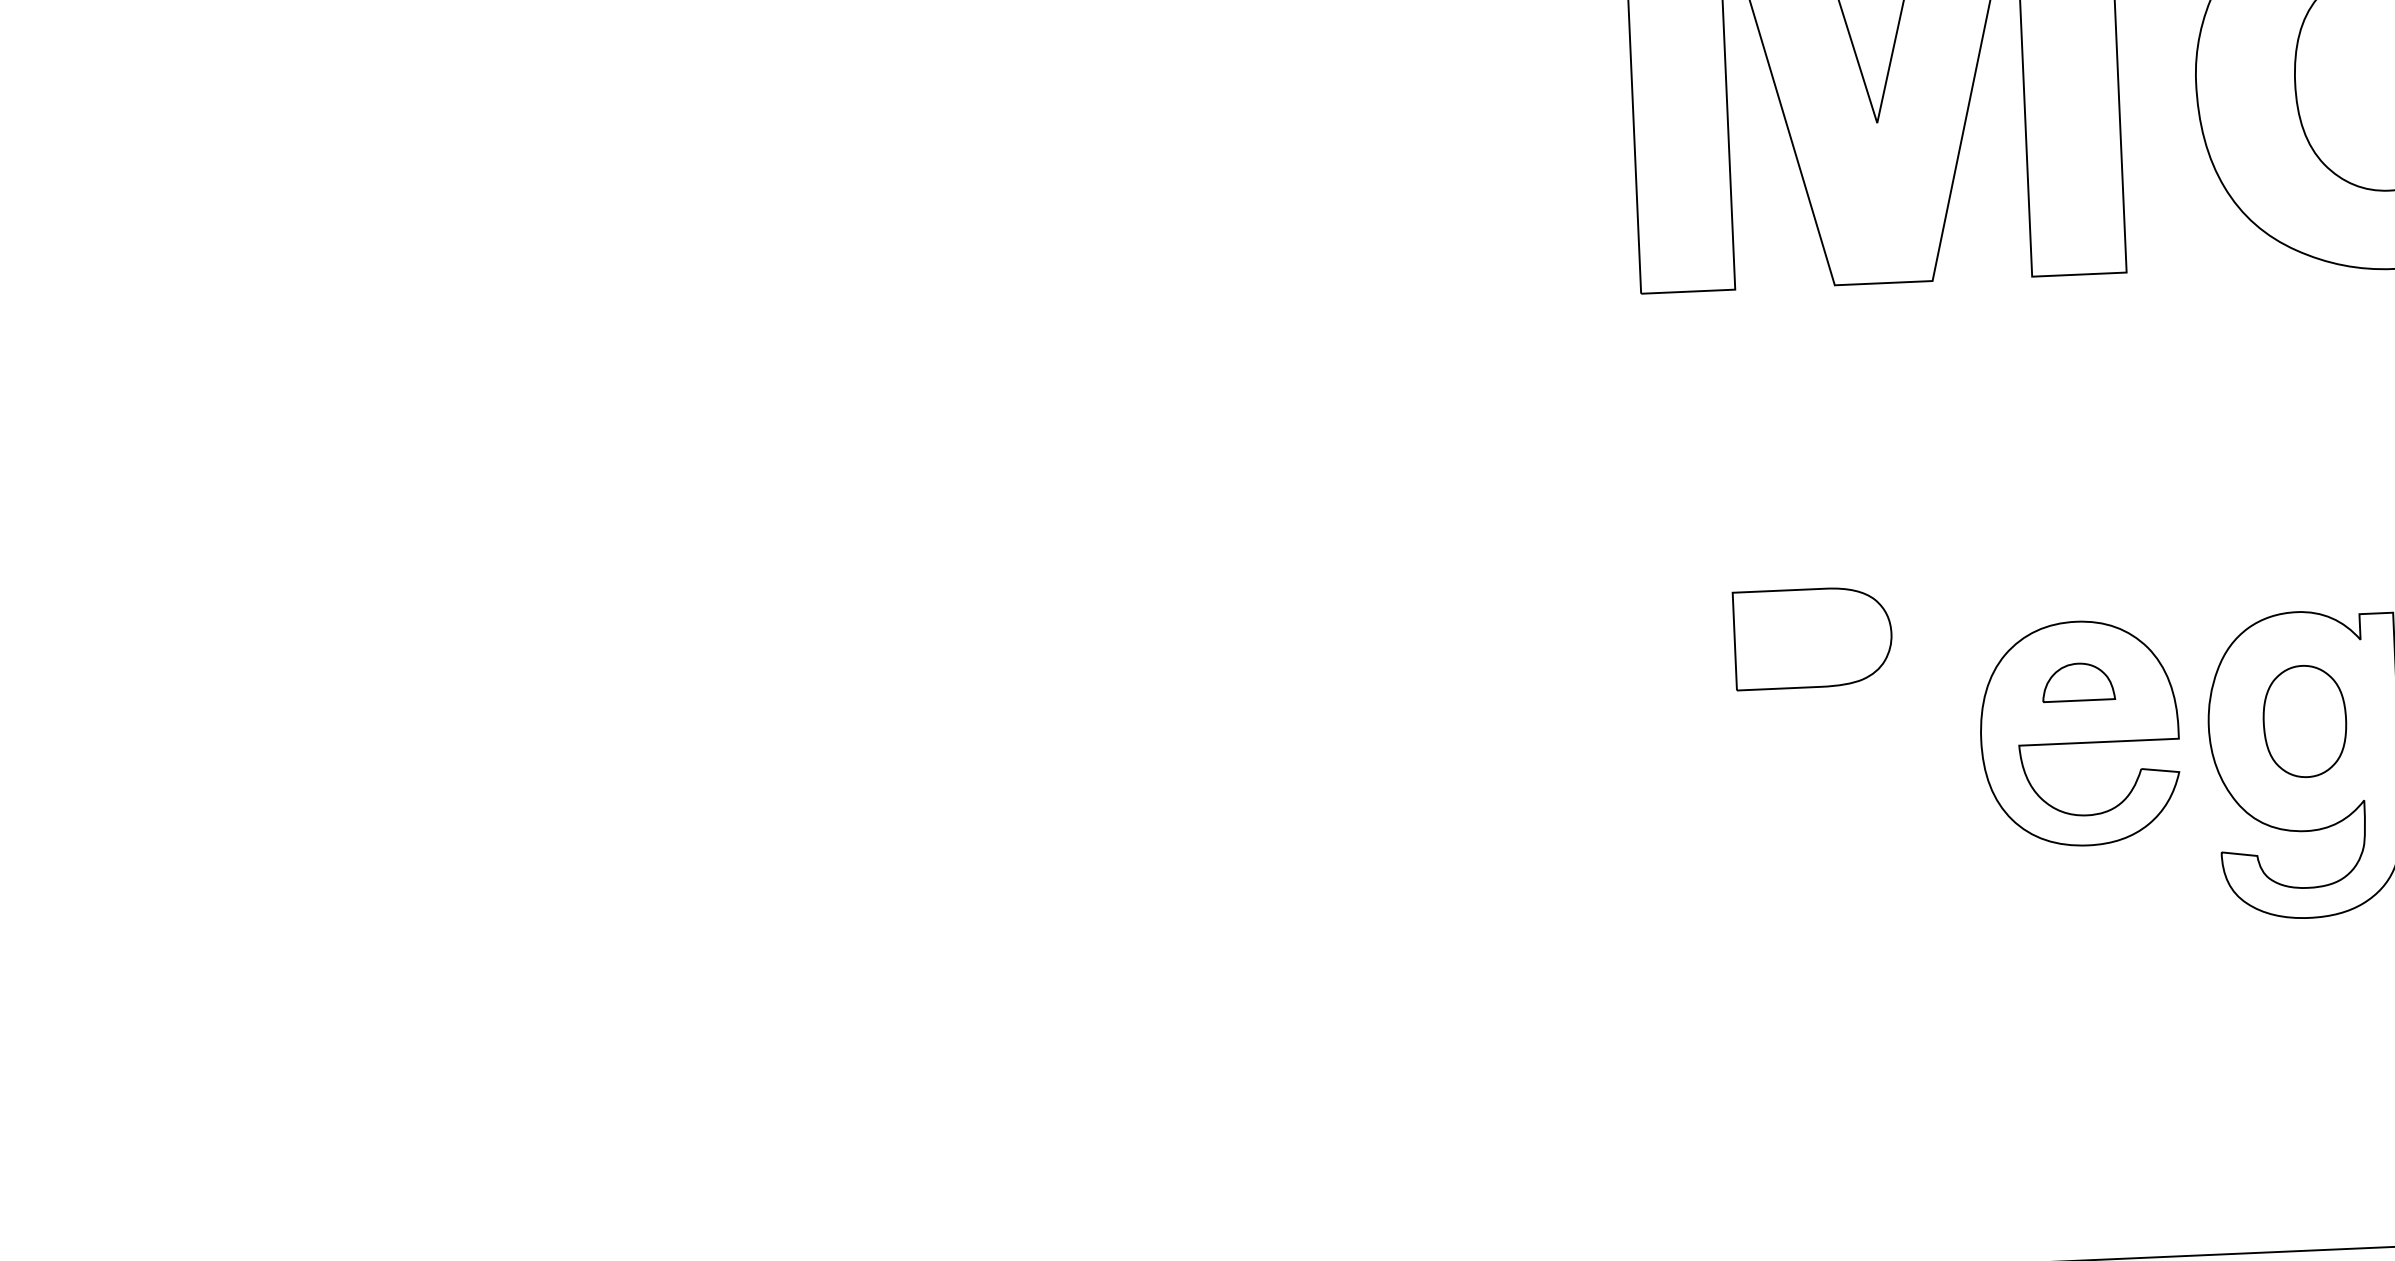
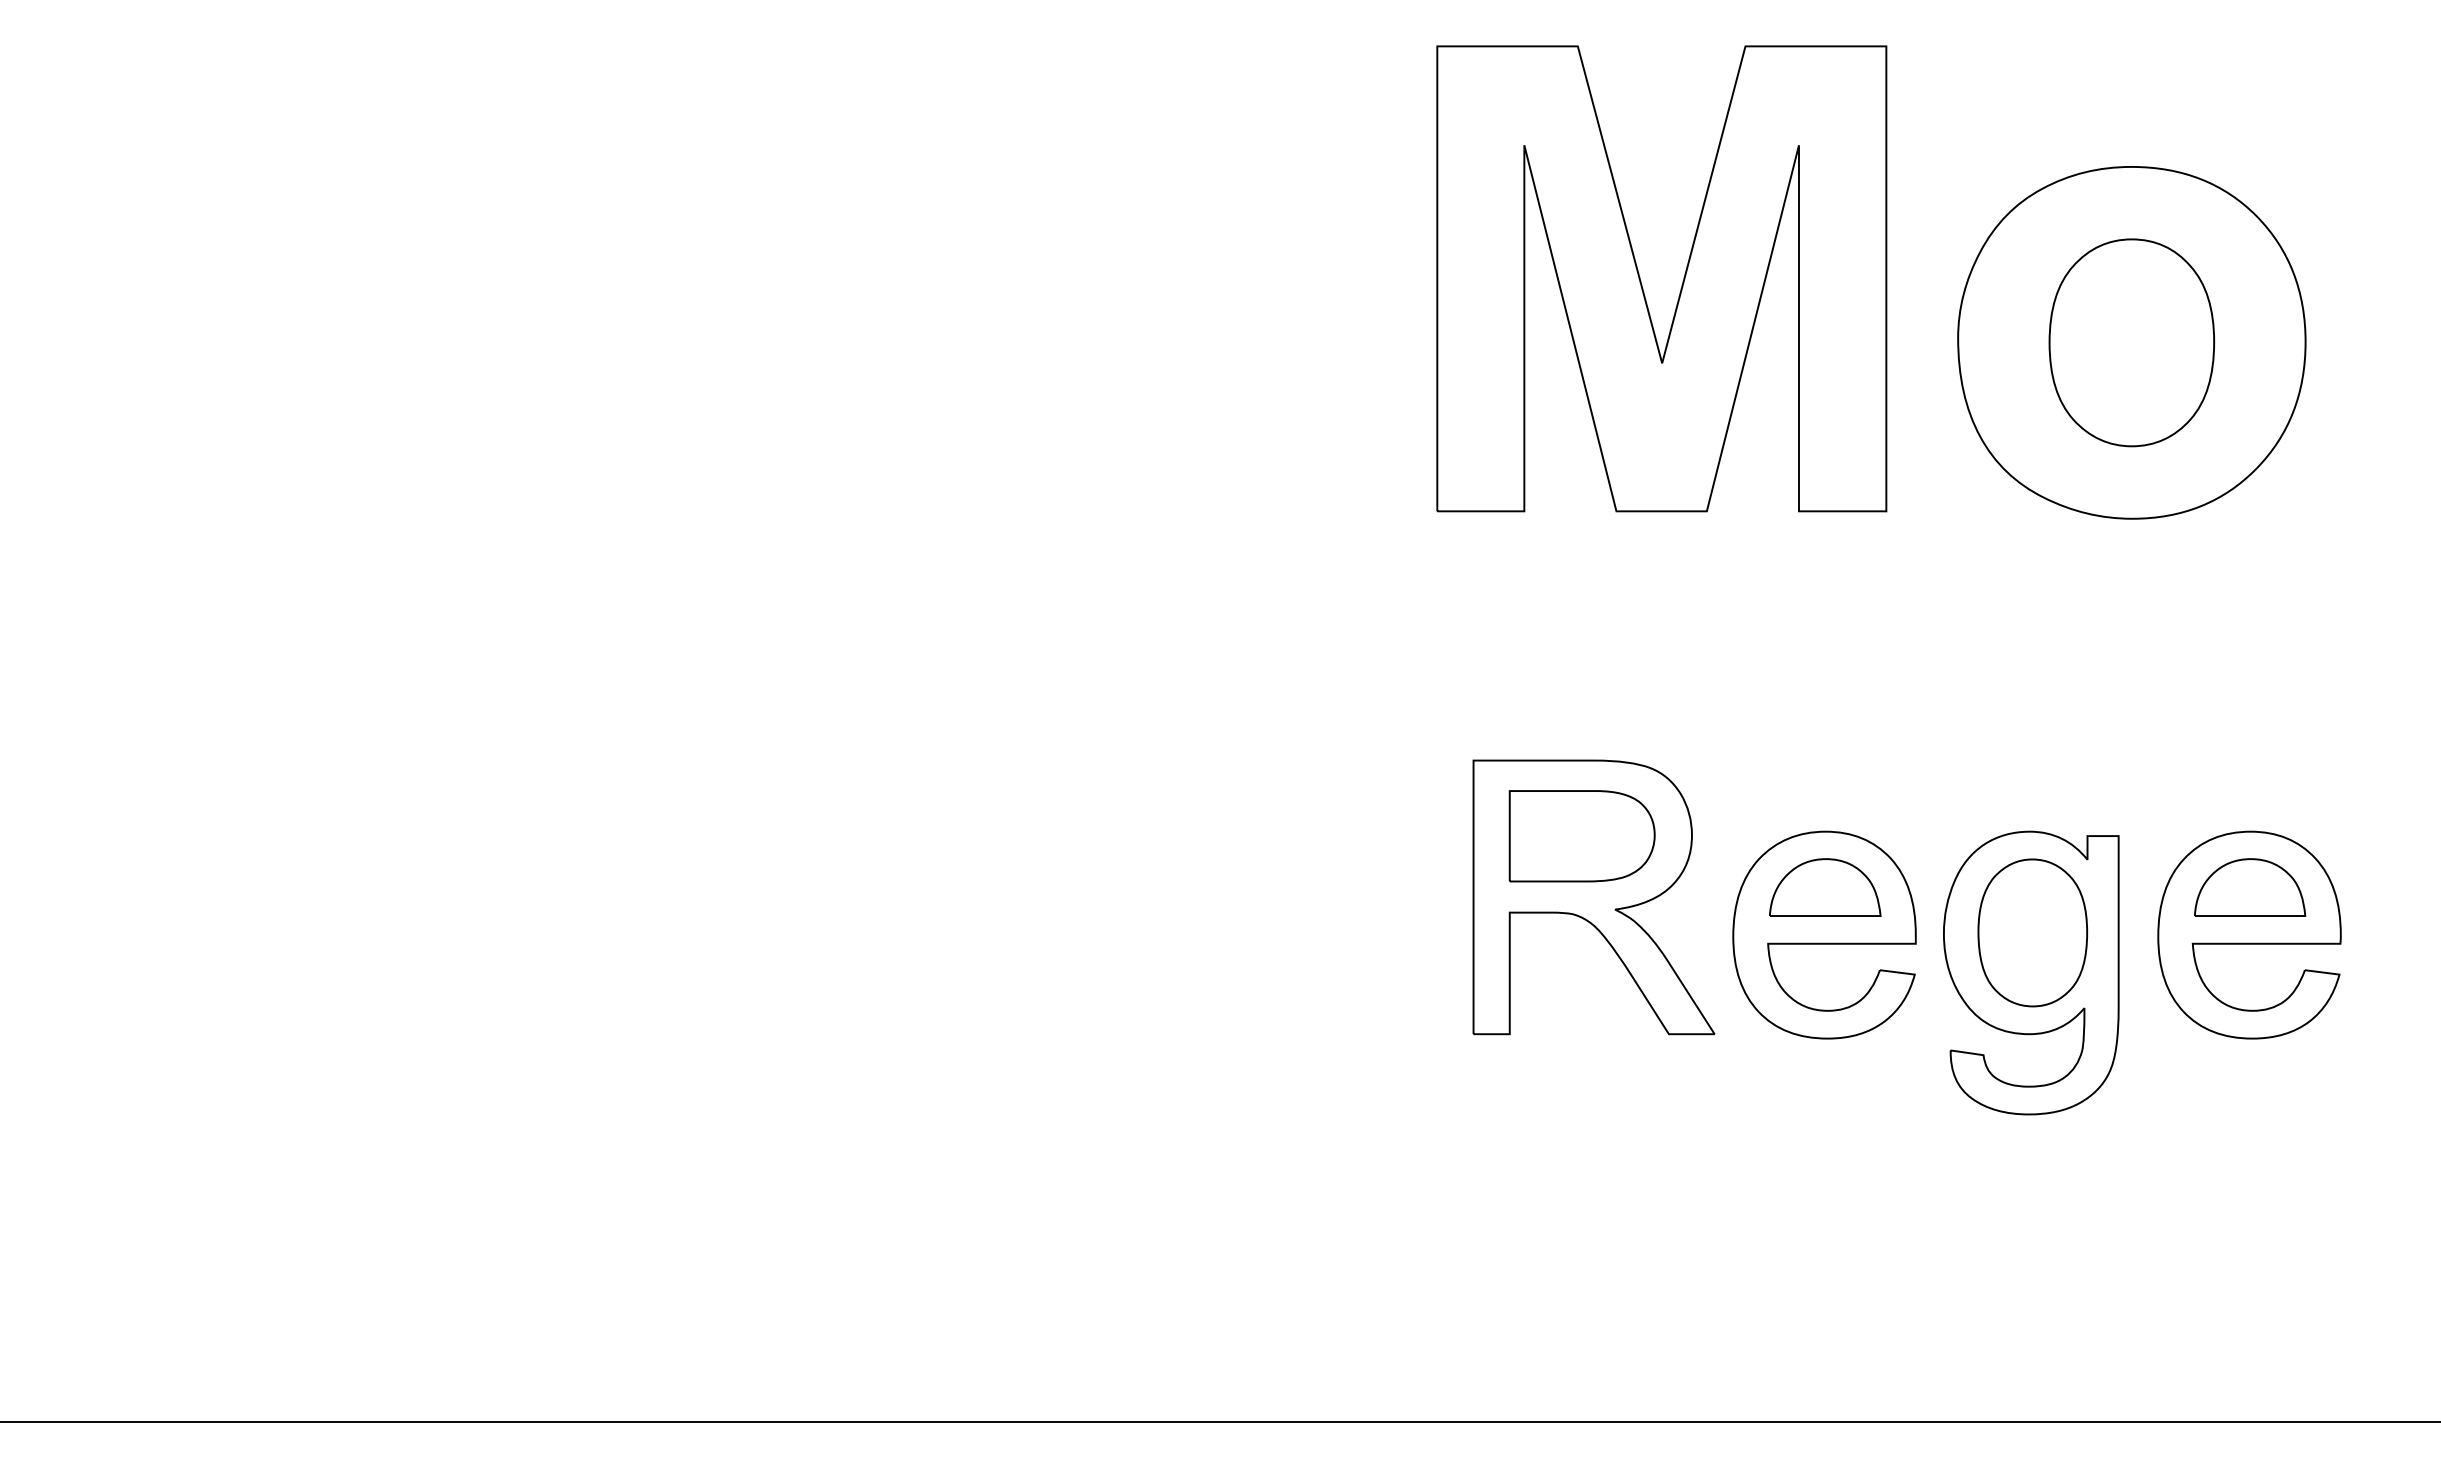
part: (2078, 682) -> (1825, 887), size x1.67
part: (1828, 703) -> (1593, 897), added
part: (2304, 721) -> (2032, 932), size x1.43

